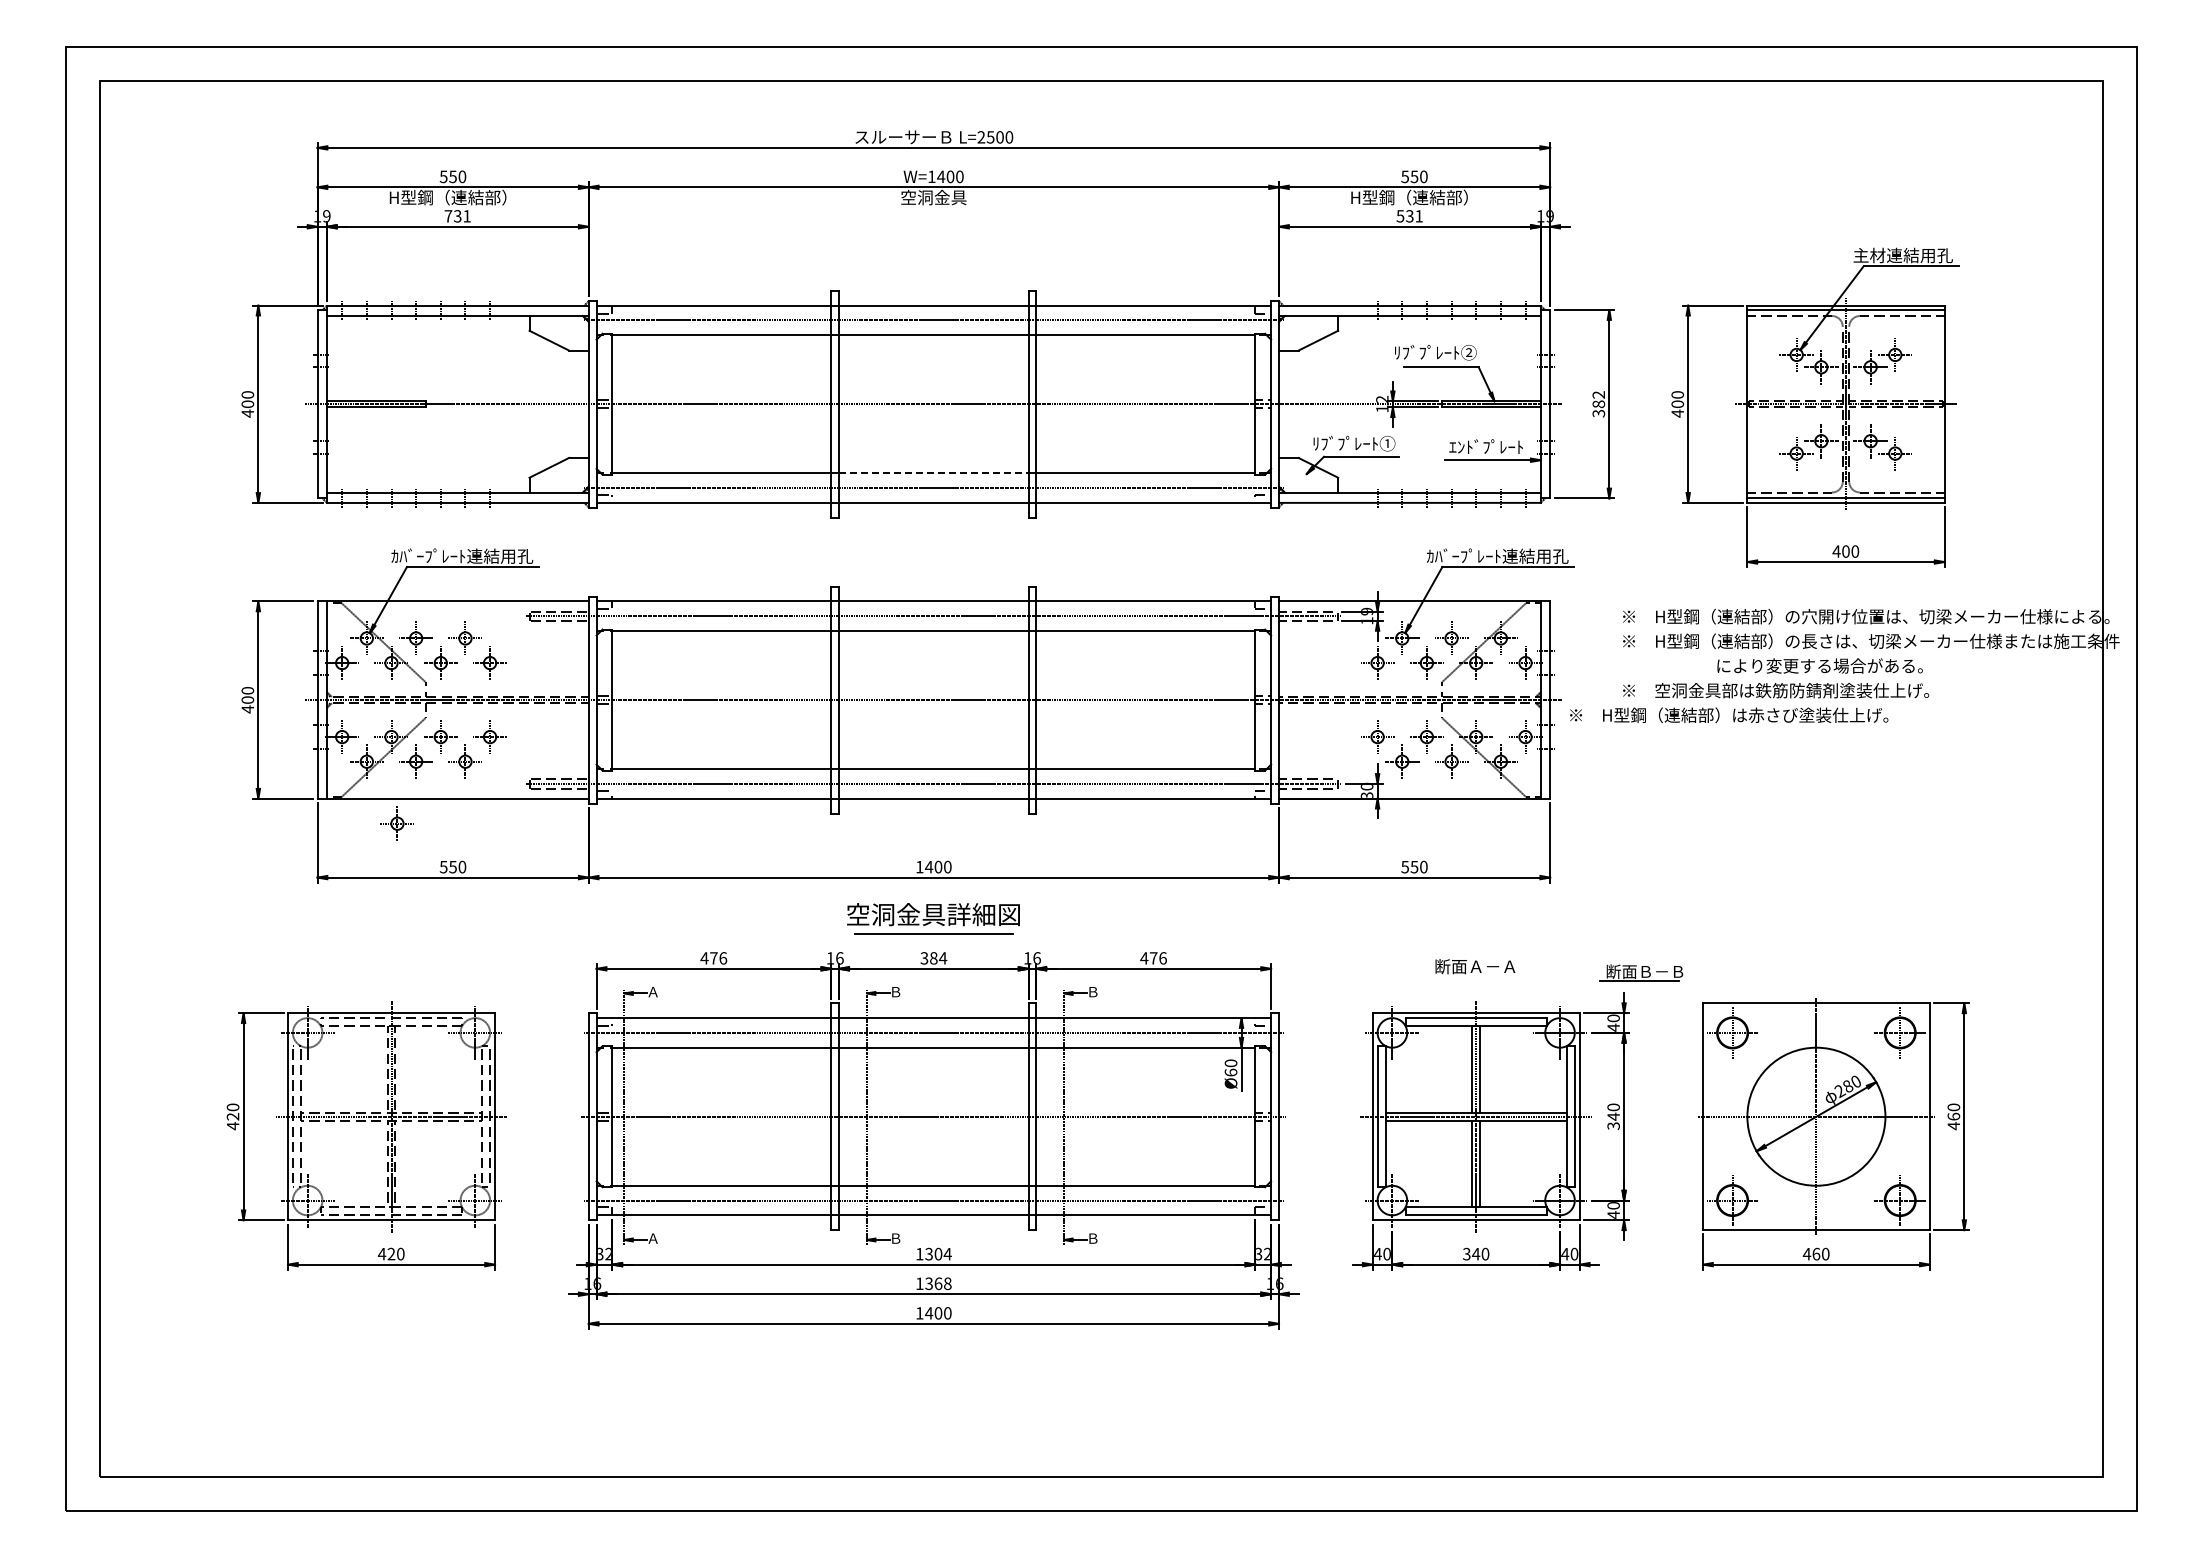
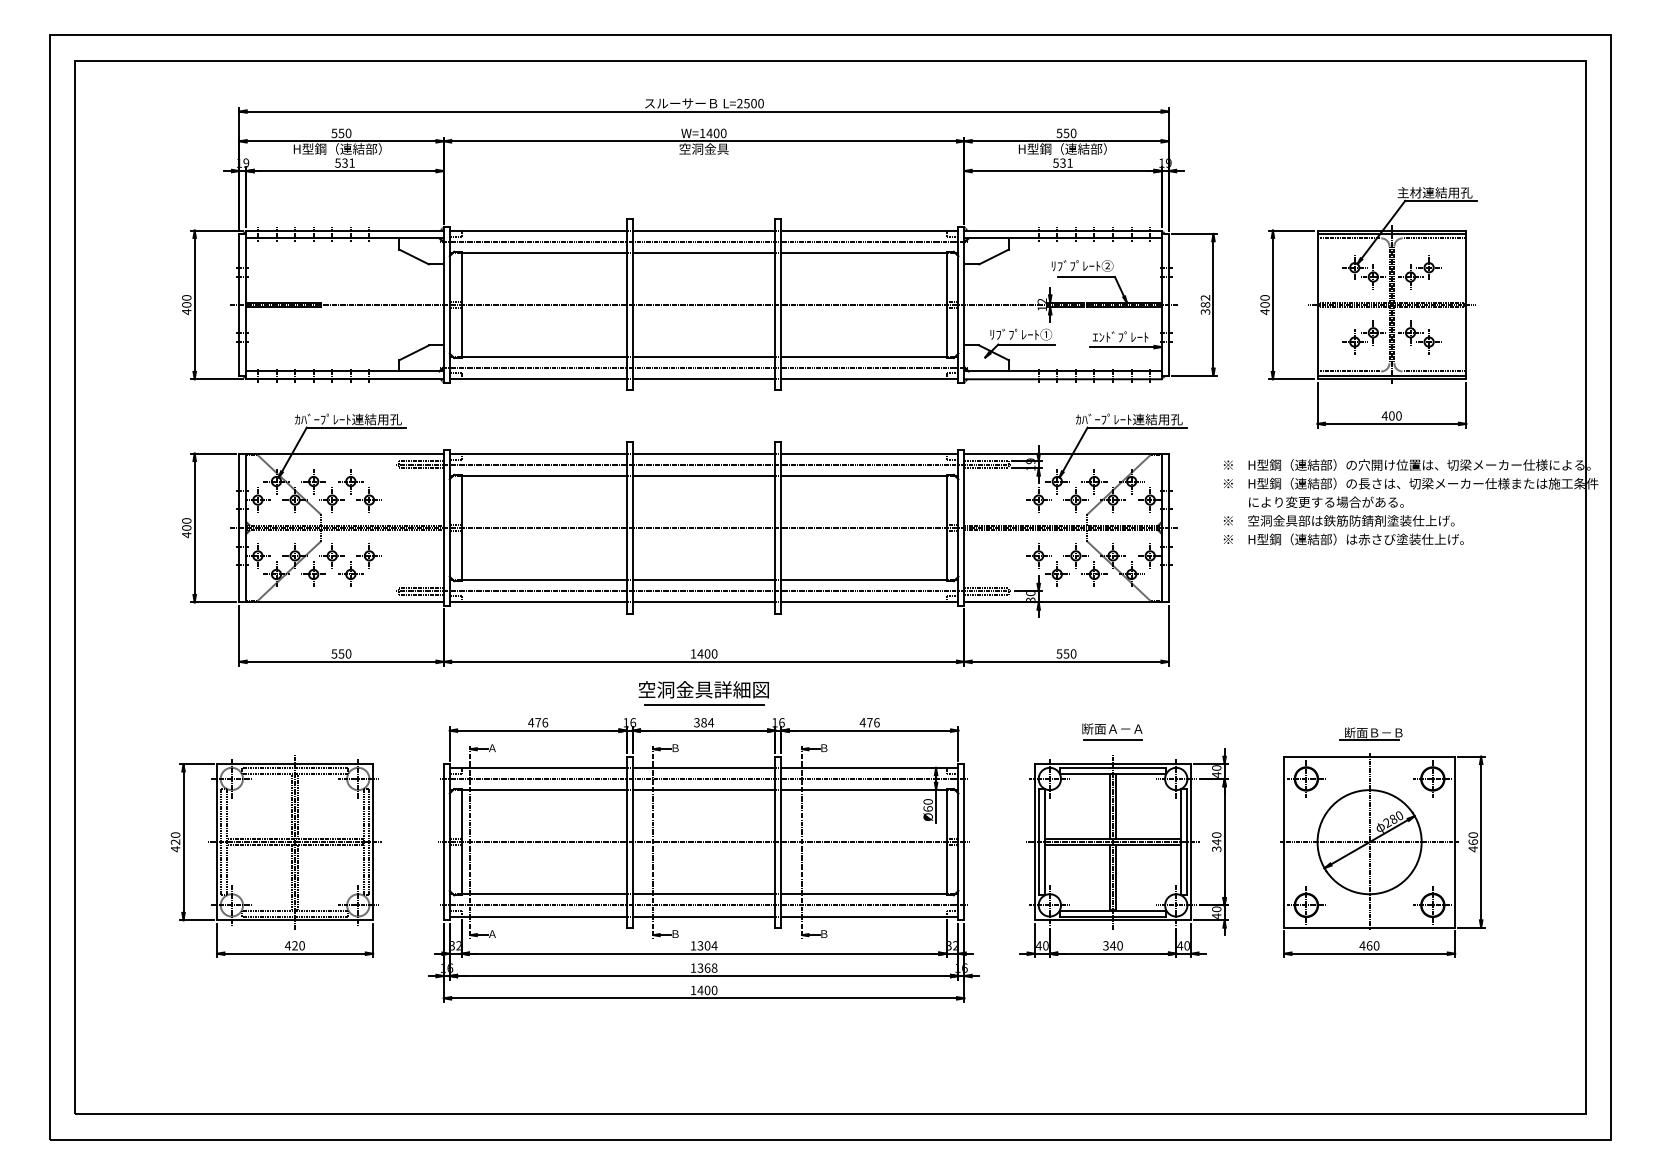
text: (448, 216) -> (338, 163), 731 -> 531
line: (933, 473) -> (703, 357), dashed -> solid
text: (1819, 665) -> (1325, 501), moved
text: (1729, 715) -> (1344, 539), moved
part: (396, 823) -> (298, 621), removed
part: (1641, 972) -> (1371, 733), moved
line: (1476, 981) -> (1113, 740), added

